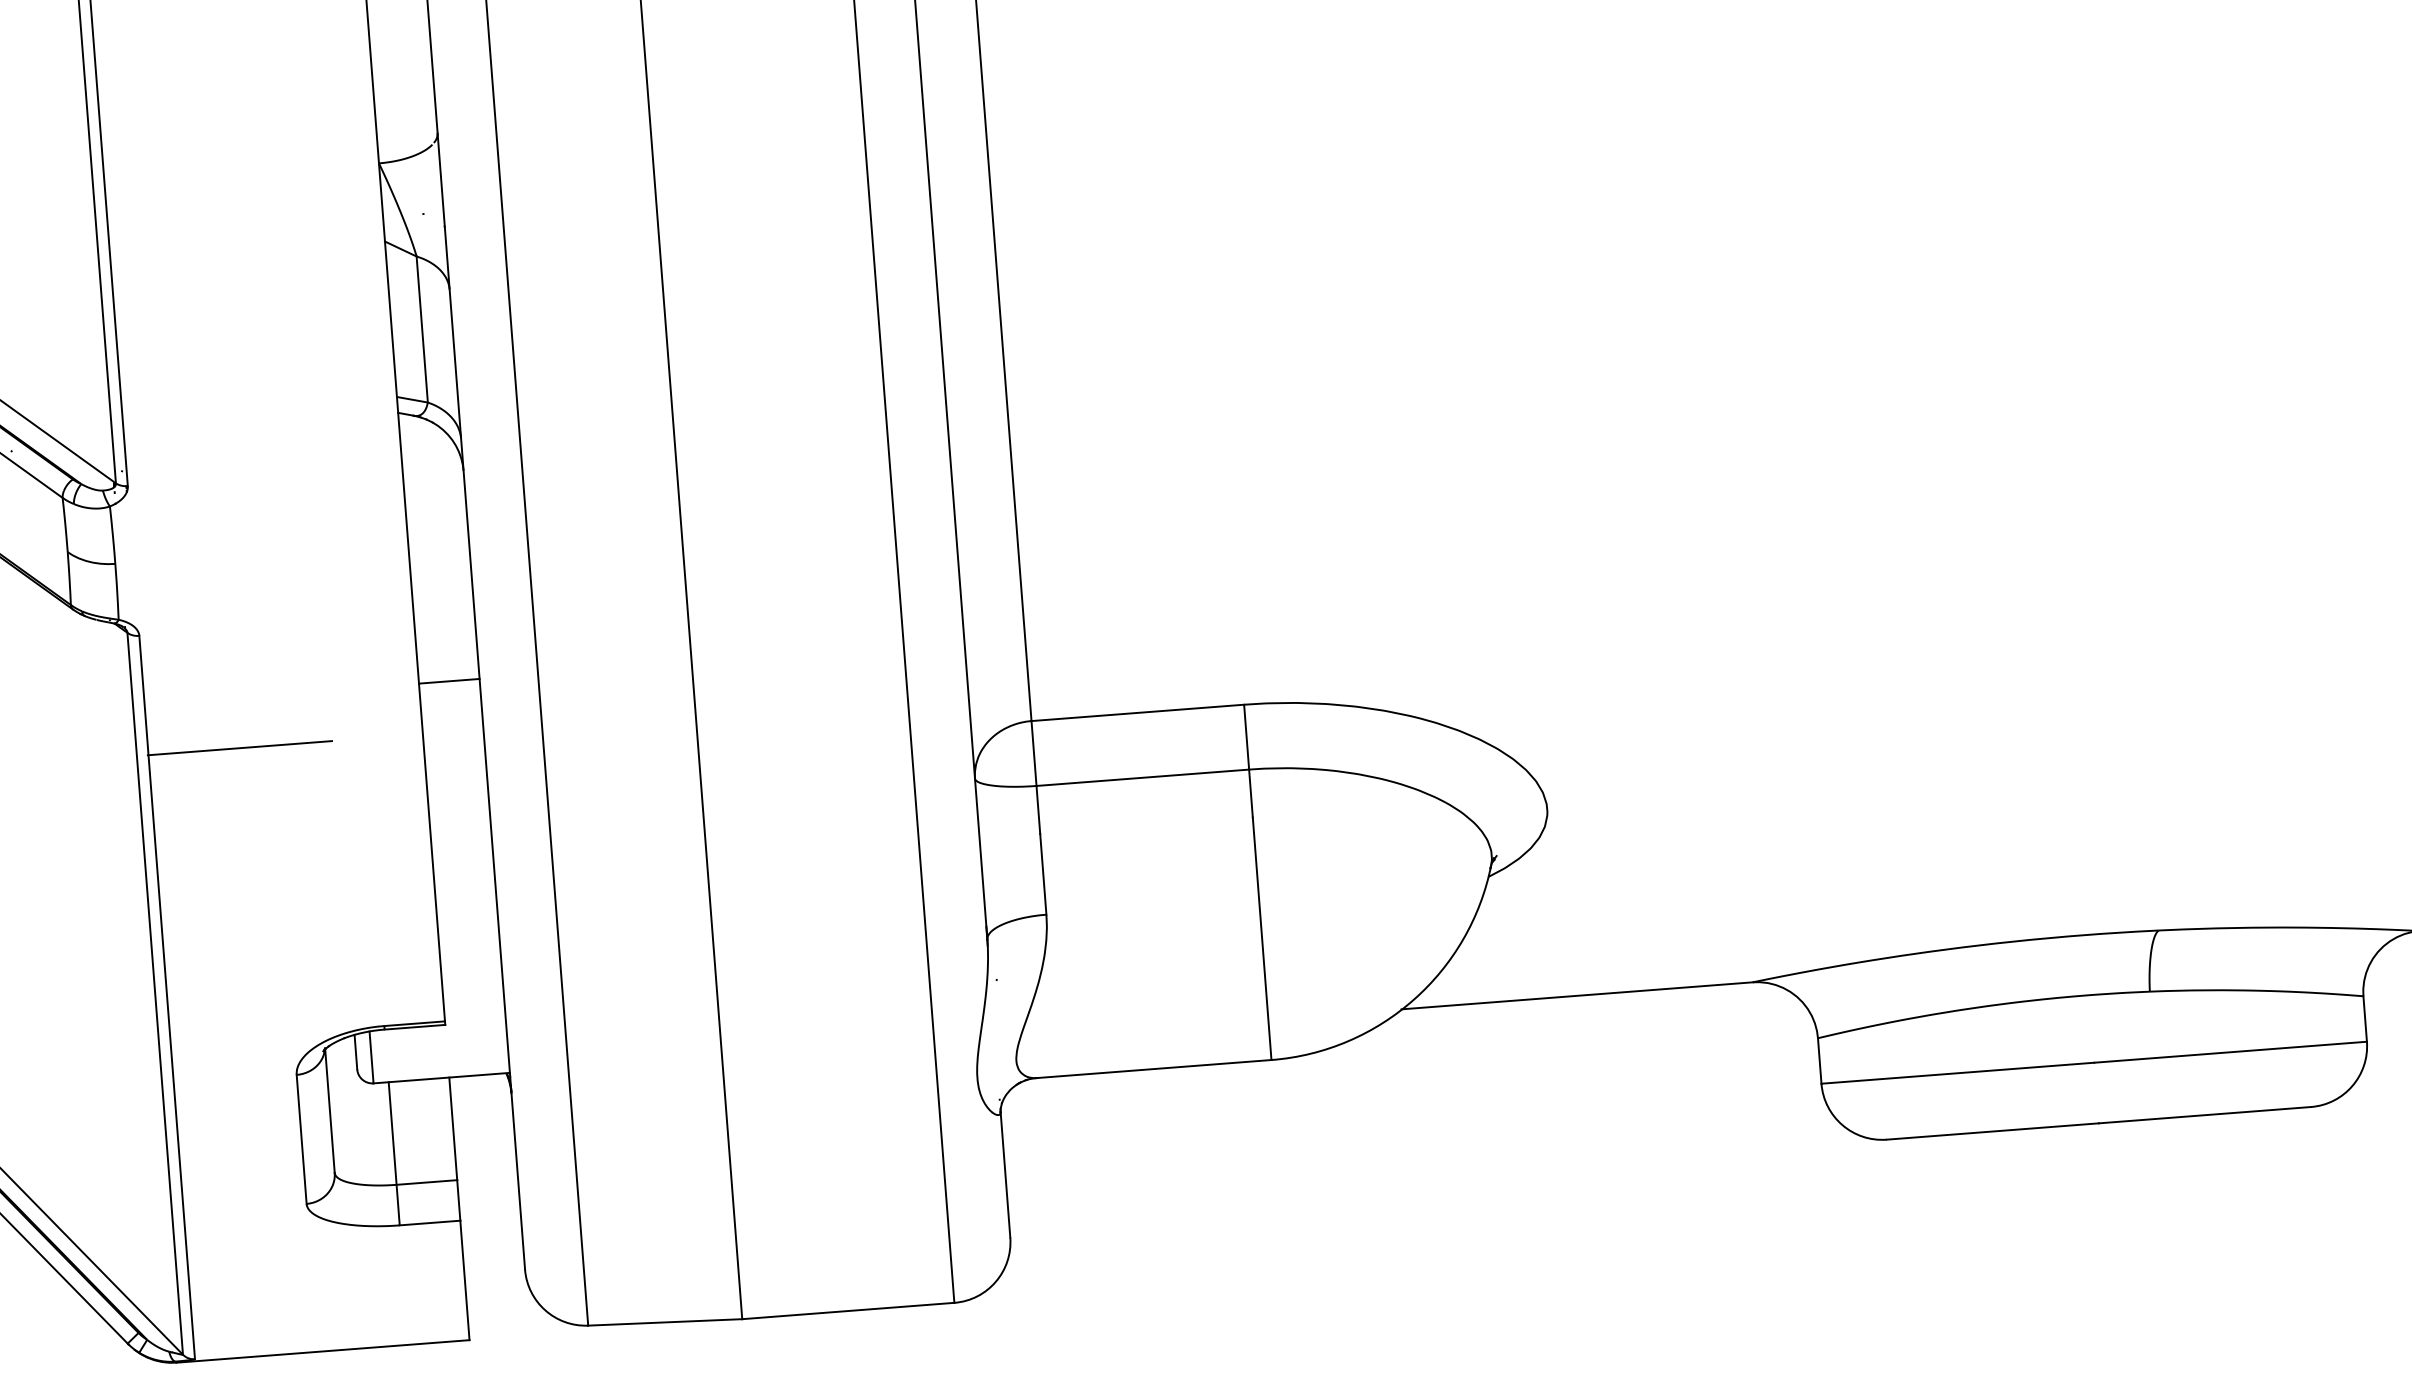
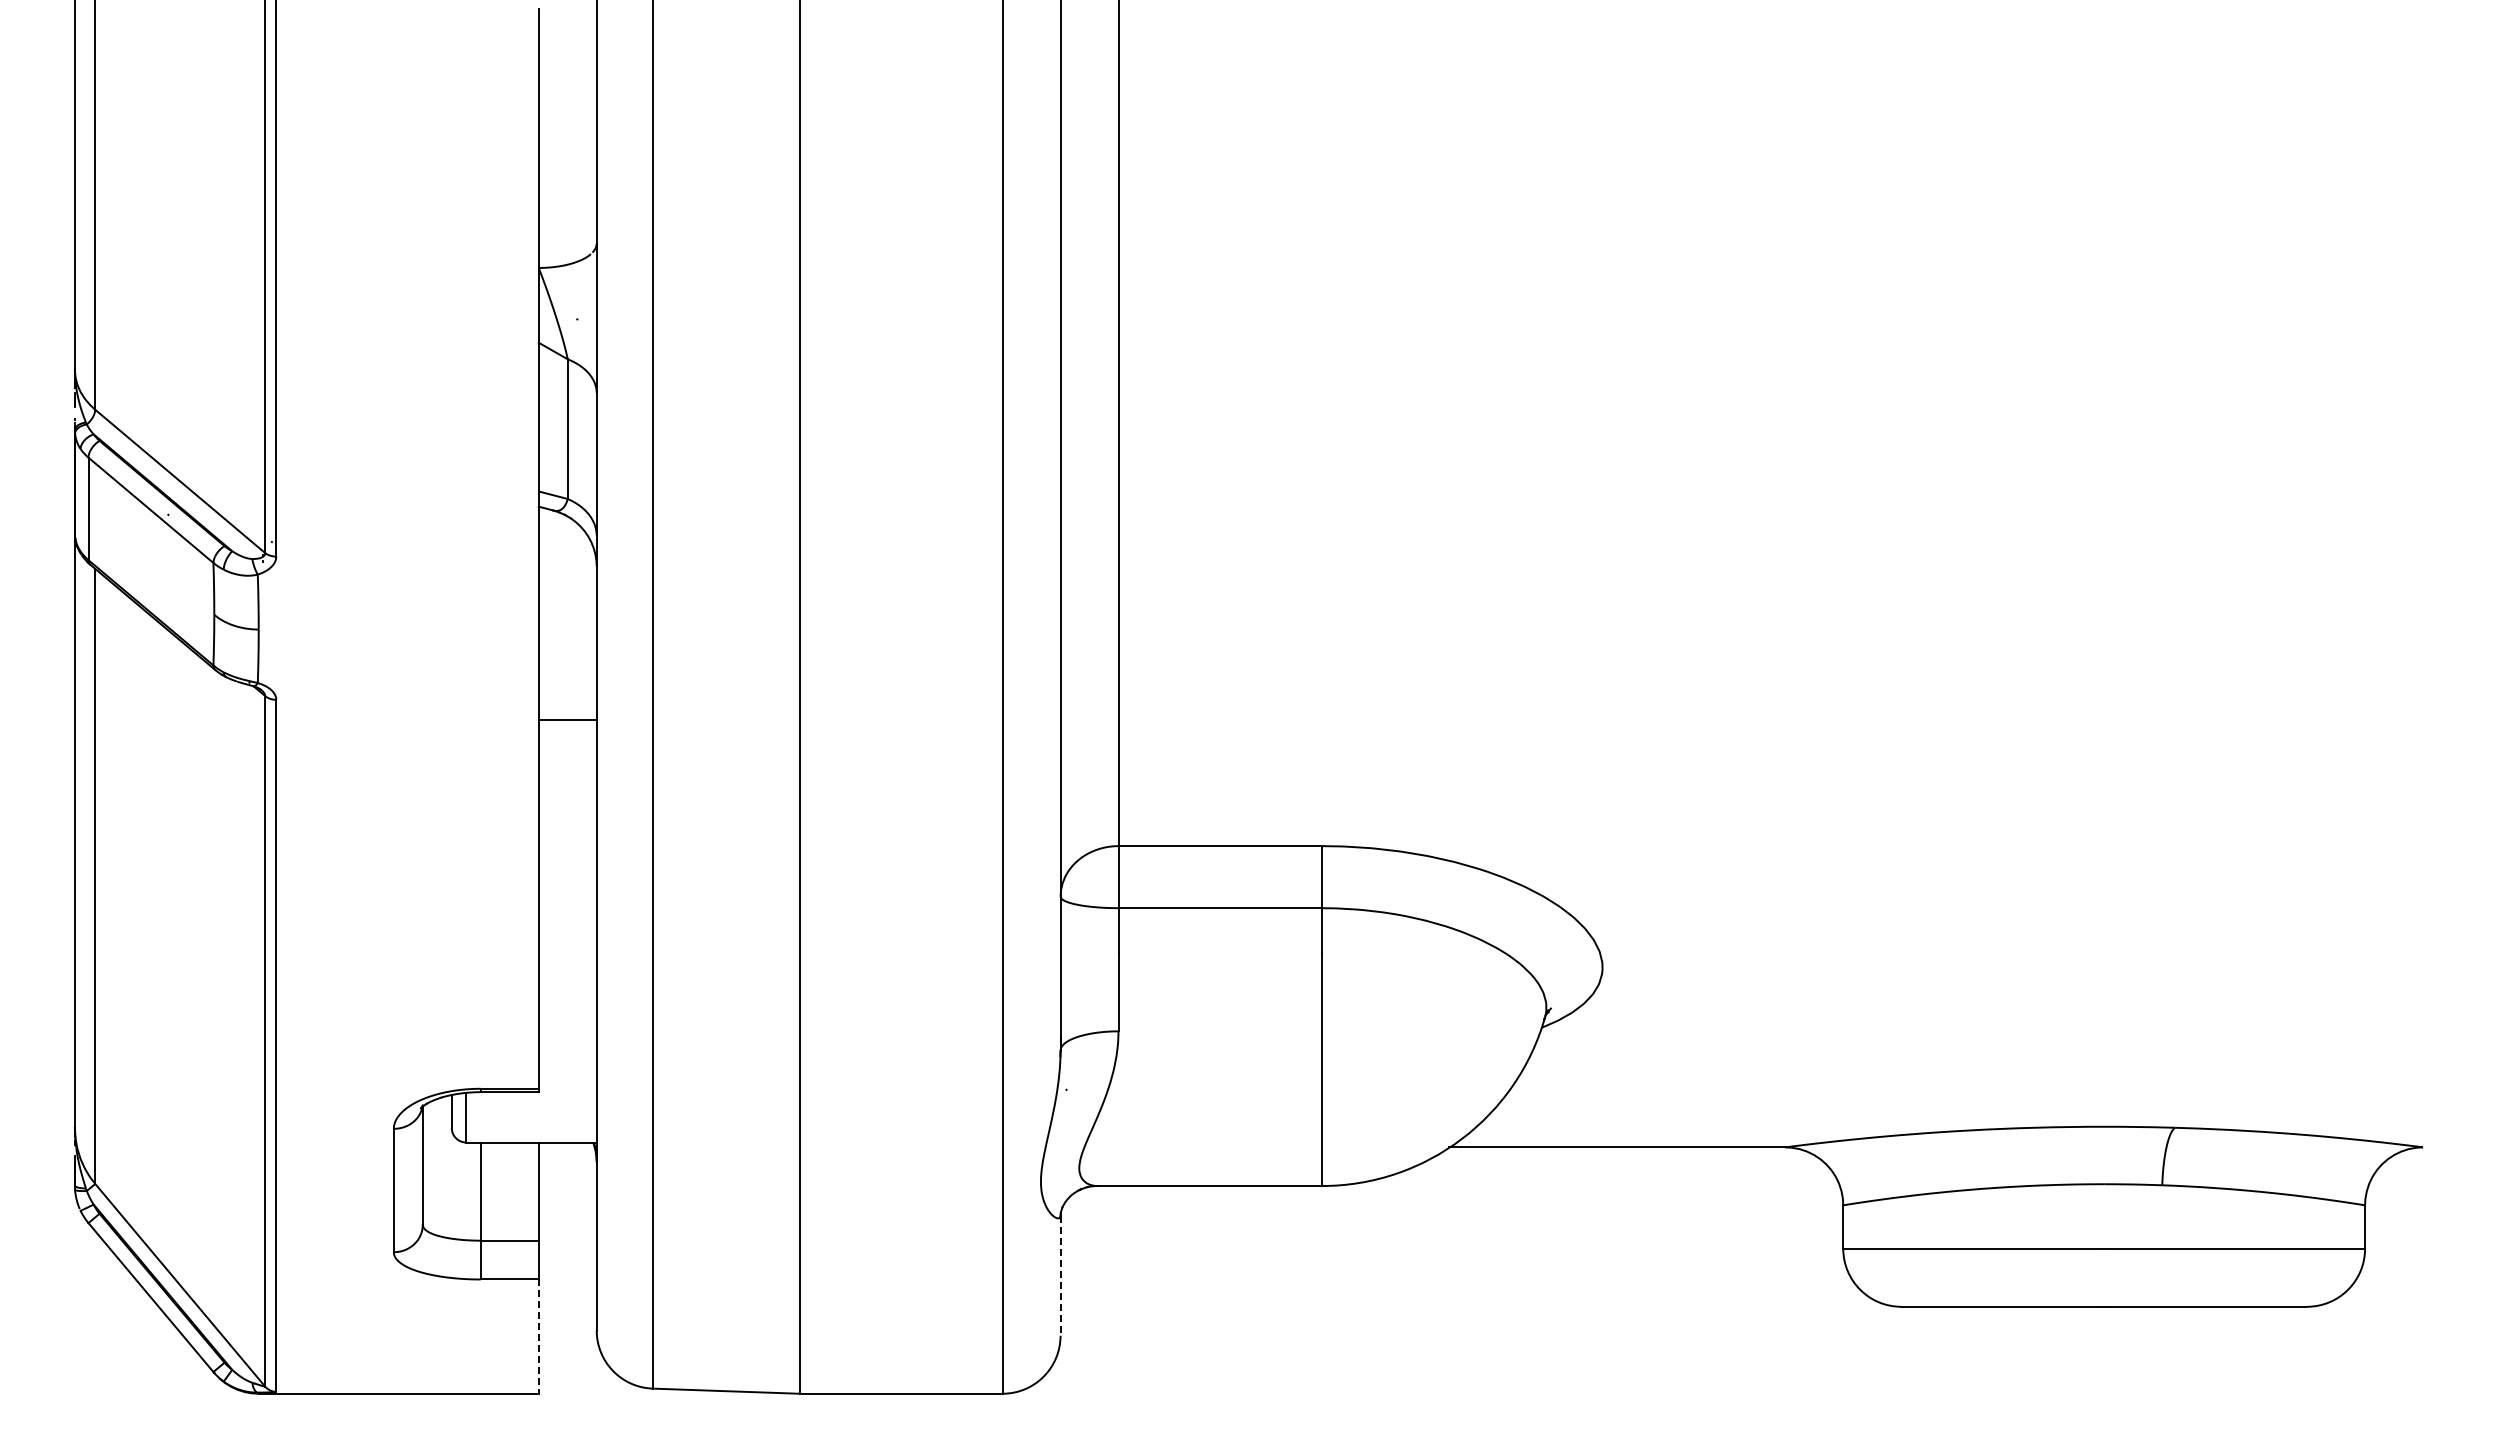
line: (449, 681) -> (567, 719), moved
line: (239, 747) -> (363, 813), removed
line: (1005, 1175) -> (1060, 1276), solid -> dashed
line: (464, 1281) -> (538, 1337), solid -> dashed

